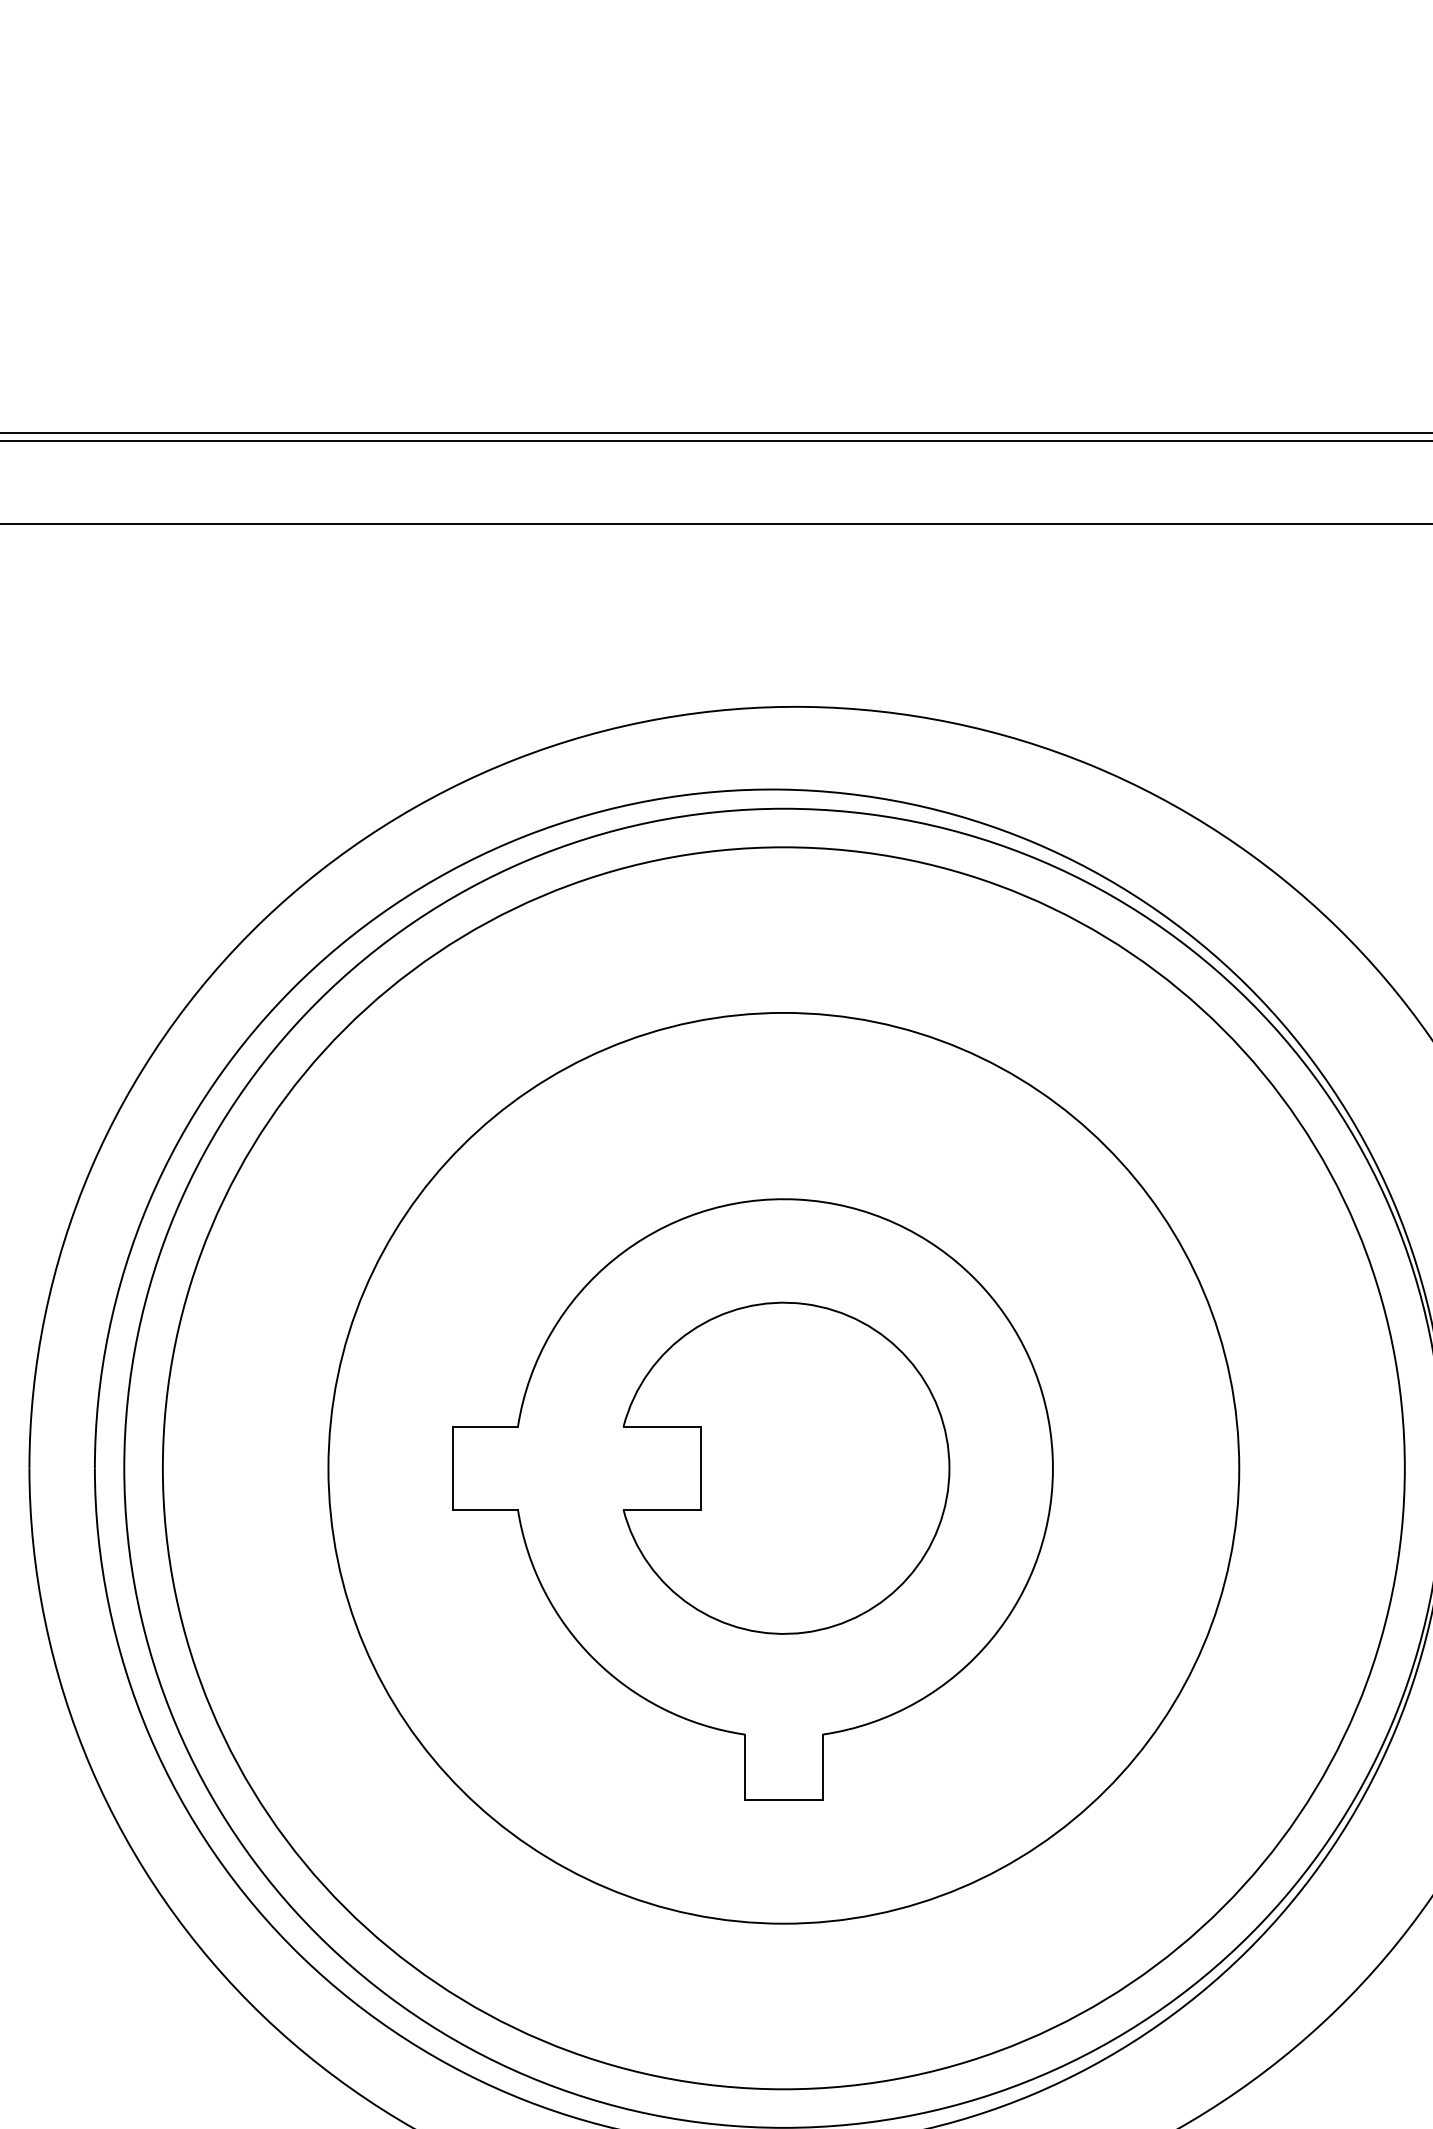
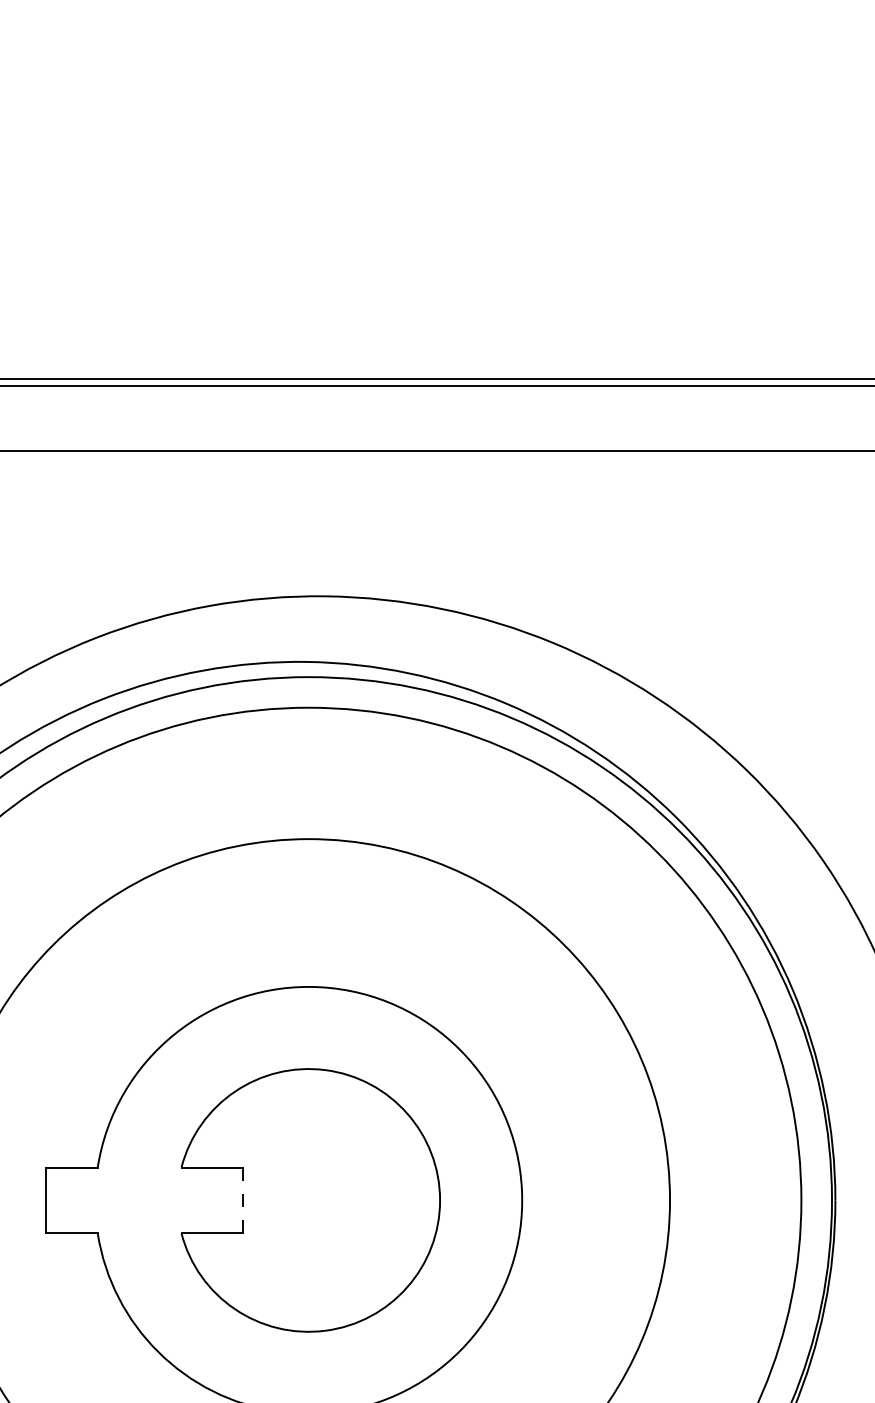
line: (701, 1467) -> (243, 1199), solid -> dashed

